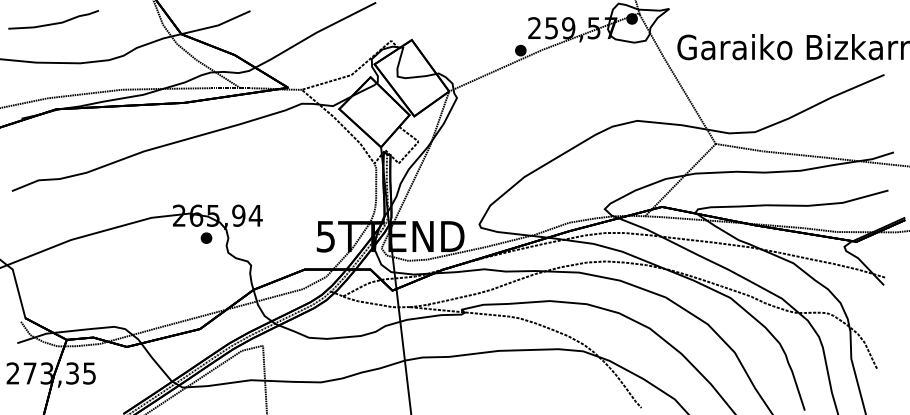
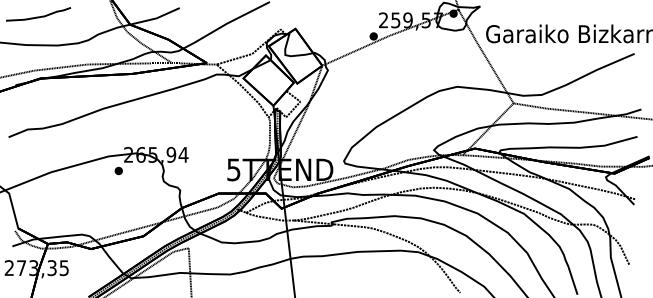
part: (206, 237) -> (118, 170), moved

